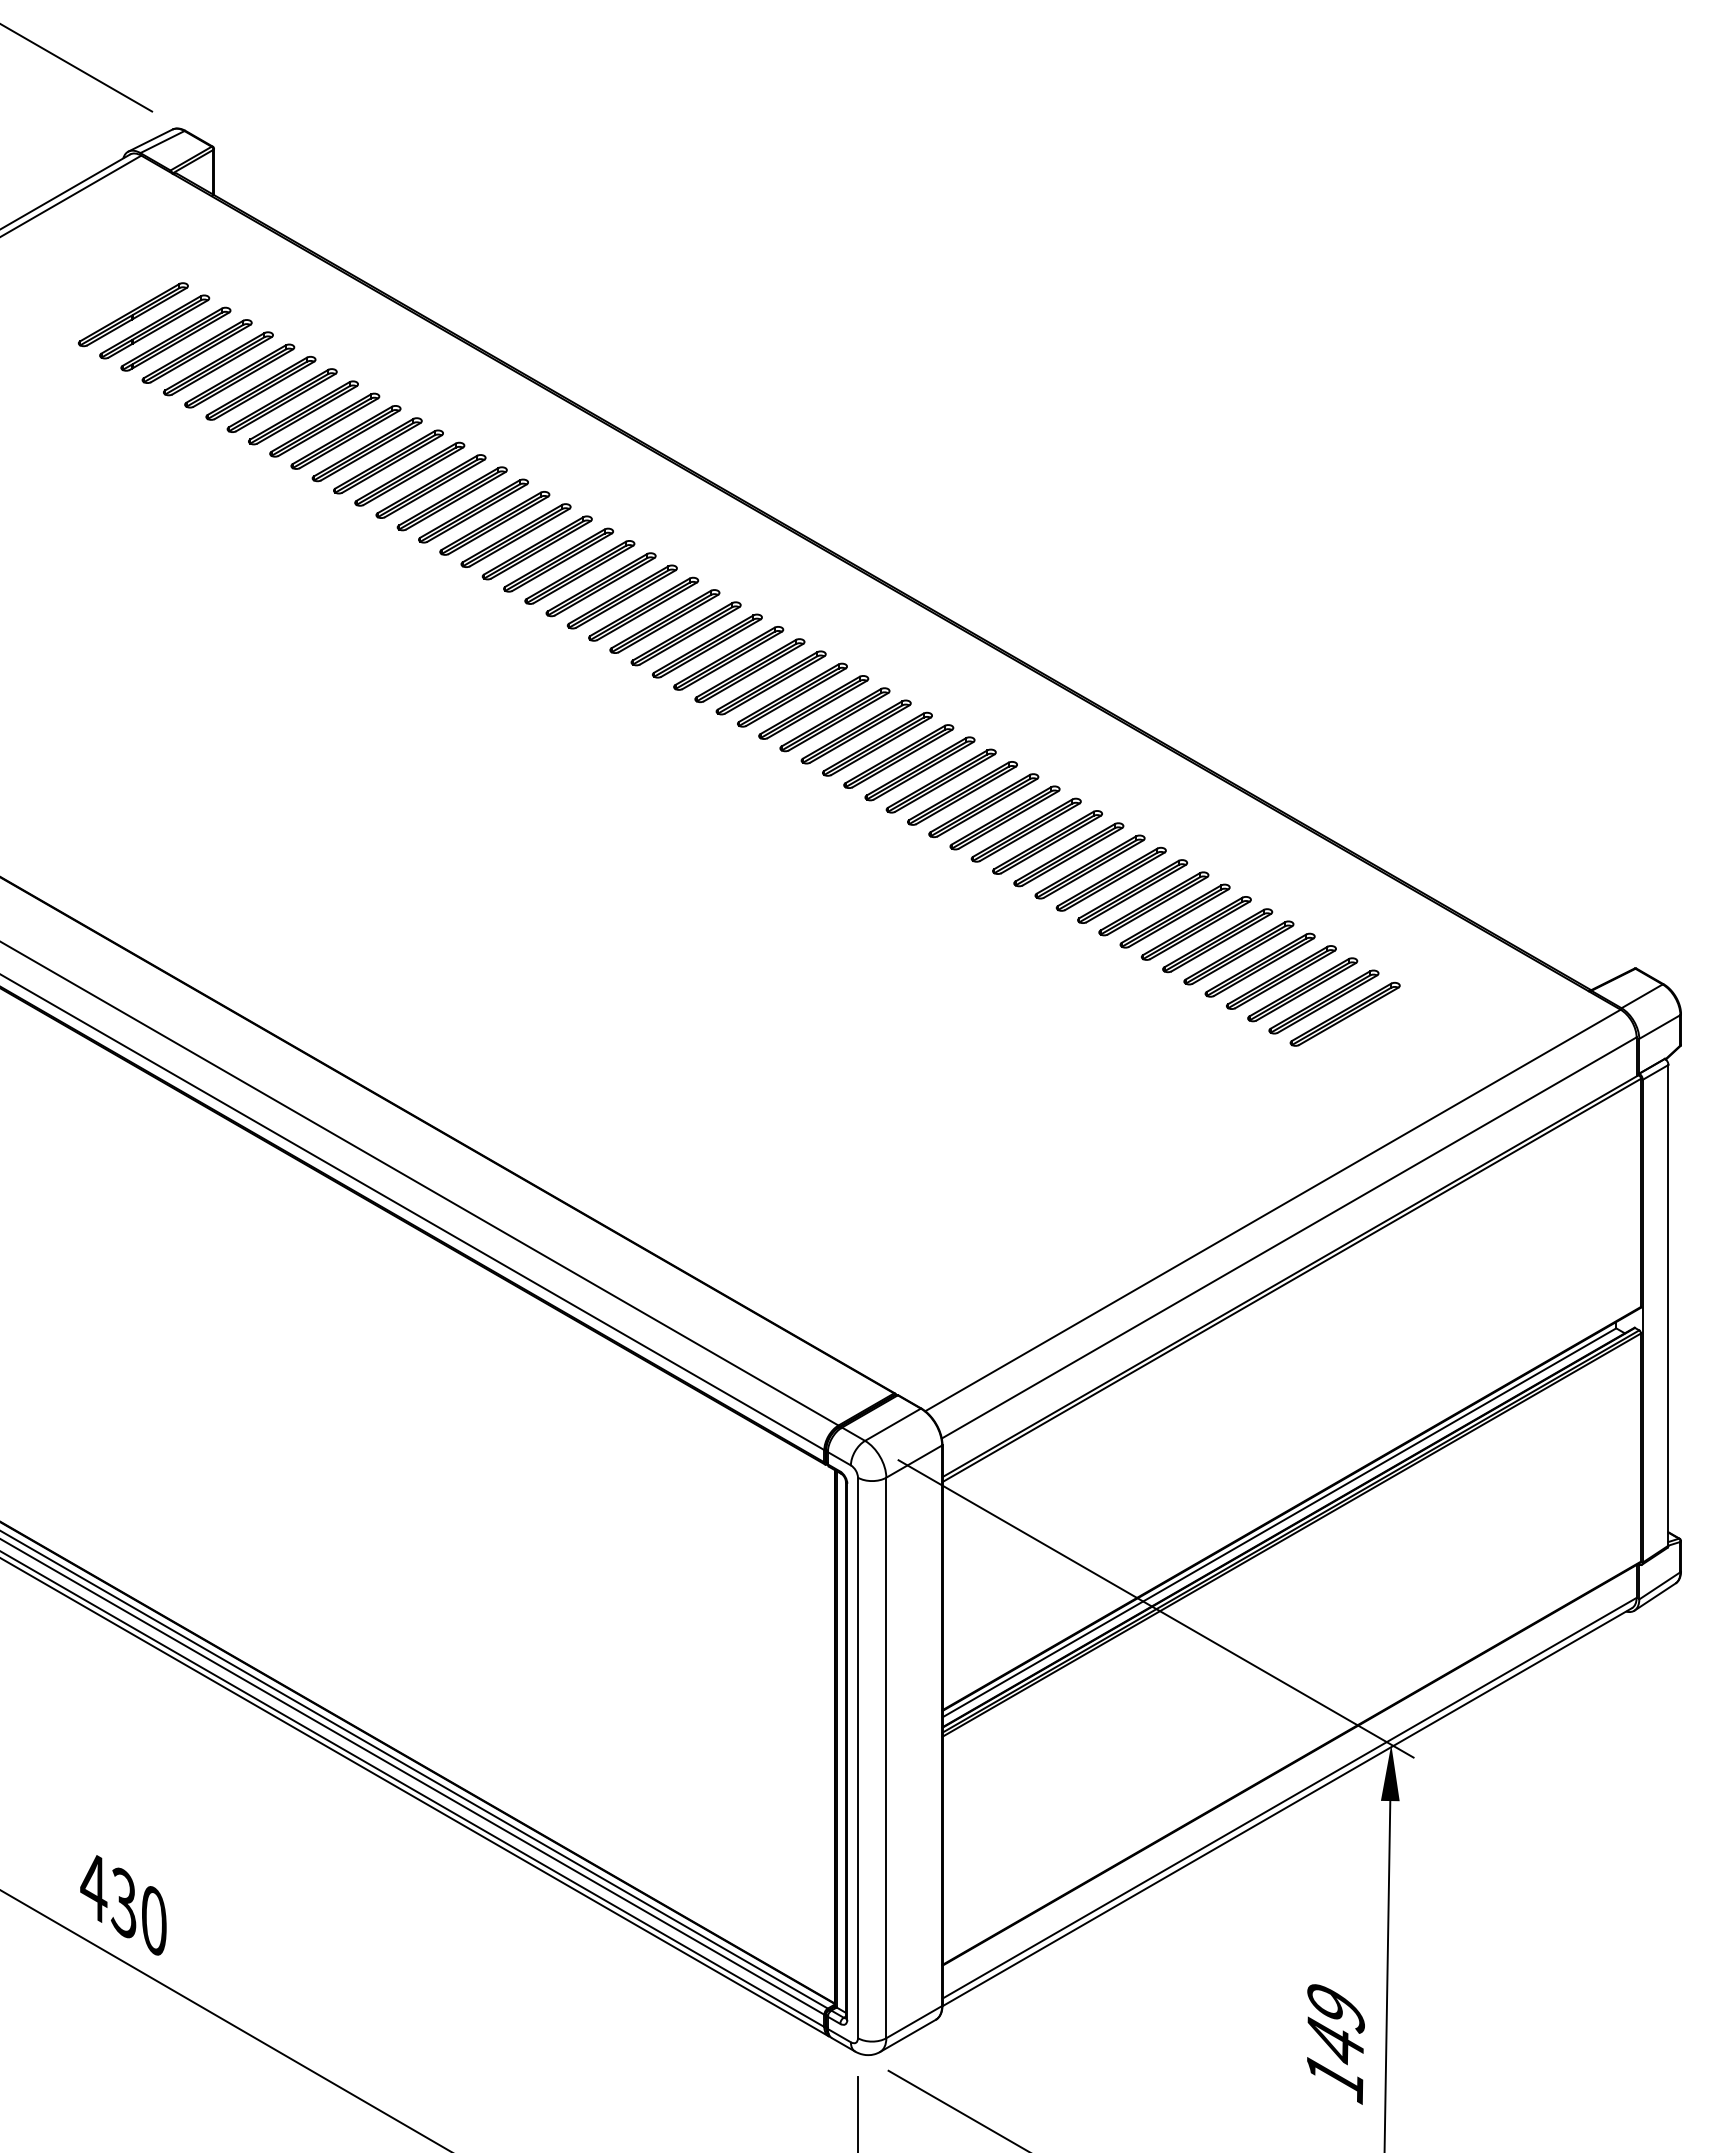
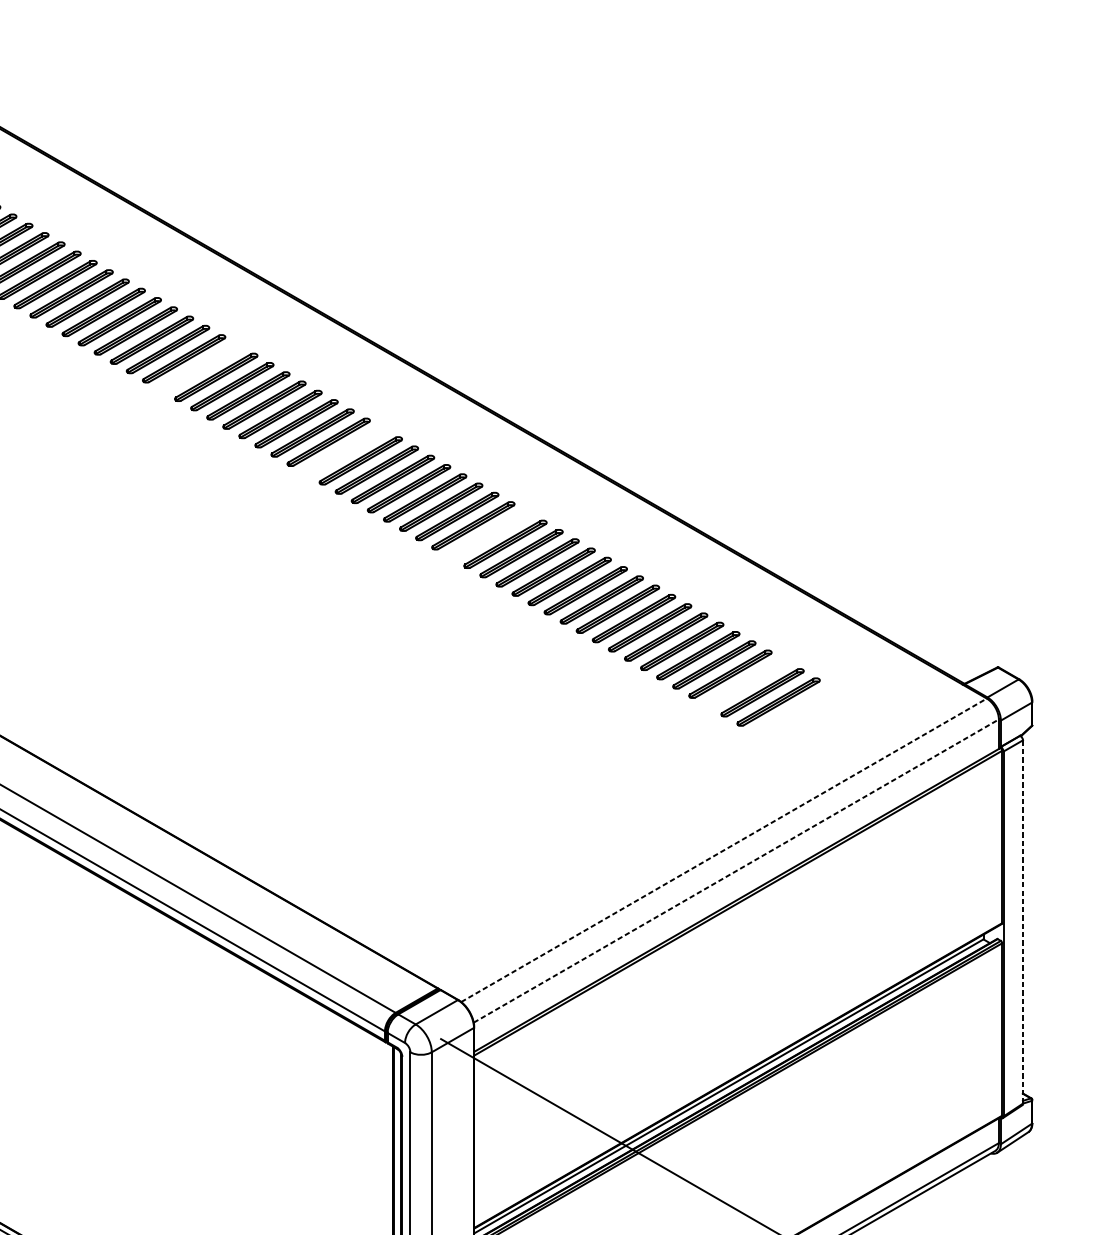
part: (579, 572) -> (199, 368), removed
part: (770, 682) -> (344, 451), removed
part: (962, 793) -> (489, 535), removed
part: (1302, 989) -> (746, 683), removed
line: (1273, 1210) -> (724, 850), solid -> dashed
line: (1289, 1237) -> (736, 870), solid -> dashed
line: (1668, 1304) -> (1022, 921), solid -> dashed

